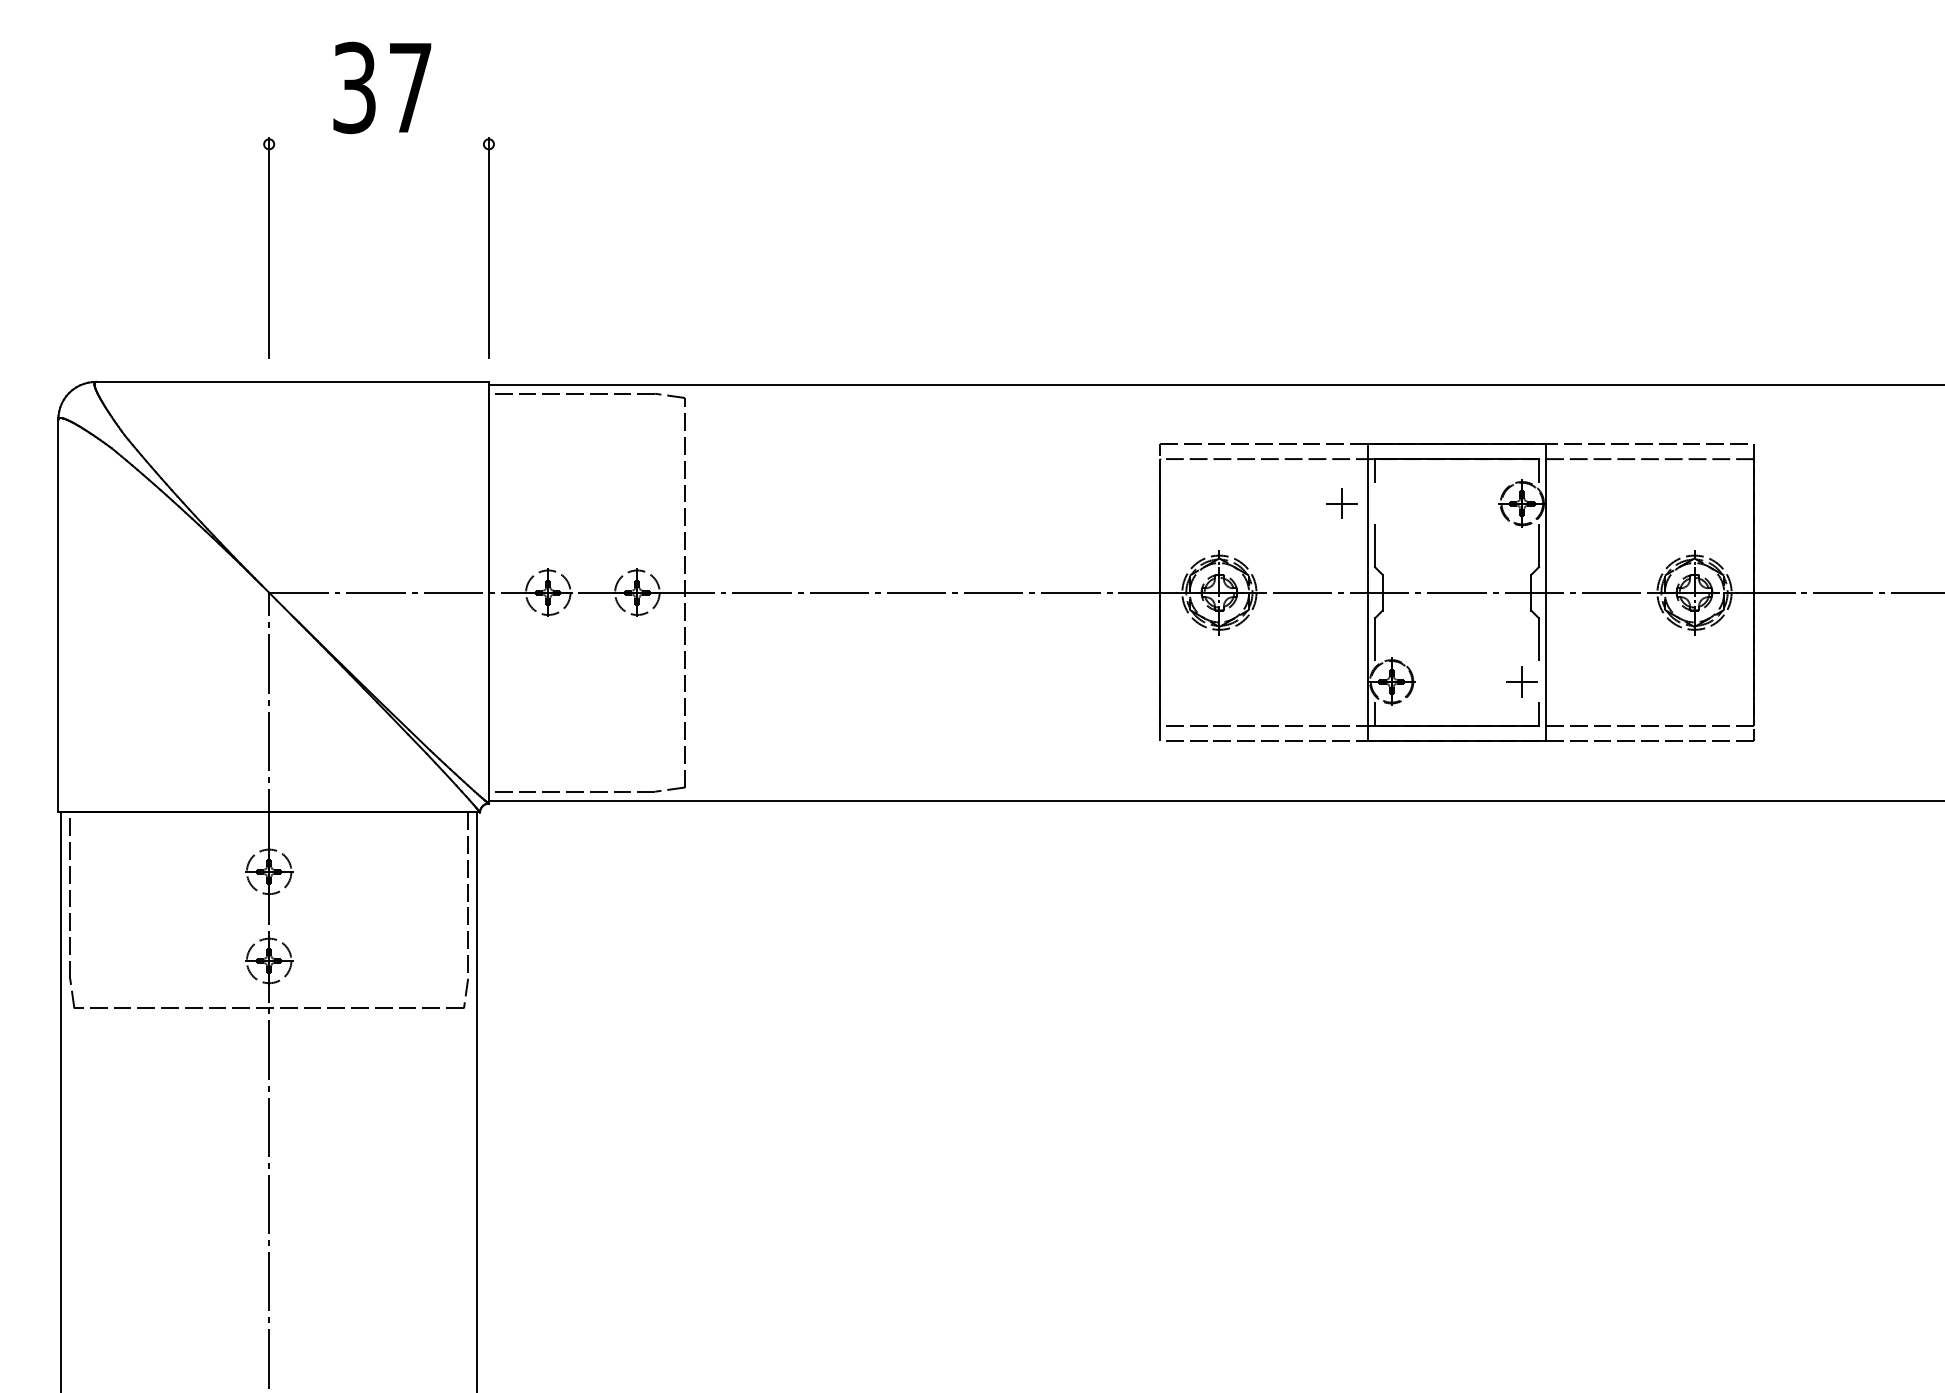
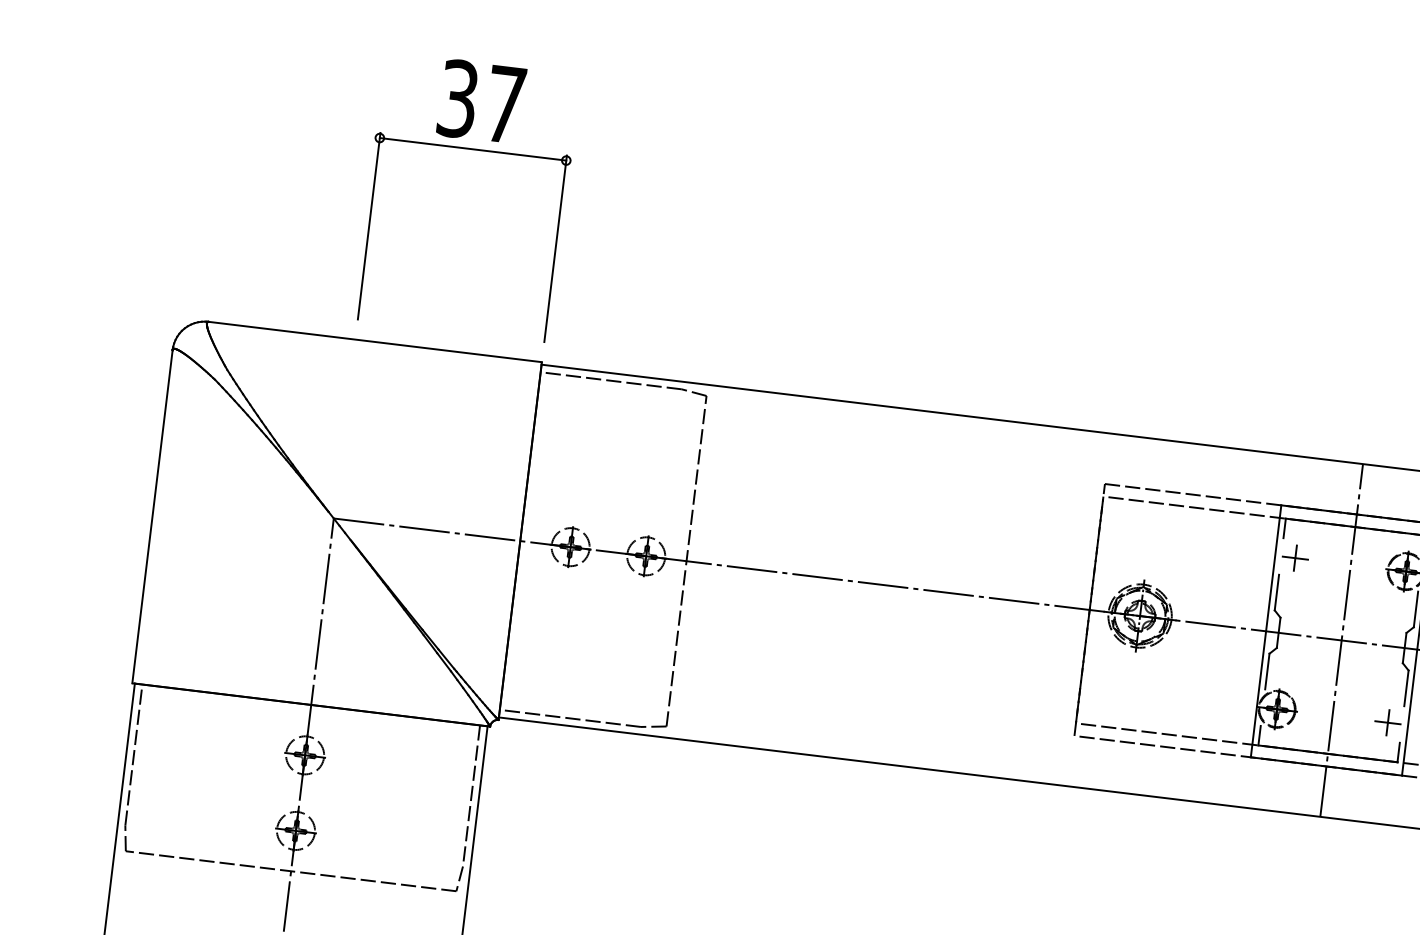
line: (378, 144) -> (472, 149), added
part: (1341, 503) -> (1295, 558), moved
line: (1456, 592) -> (1341, 640), added

